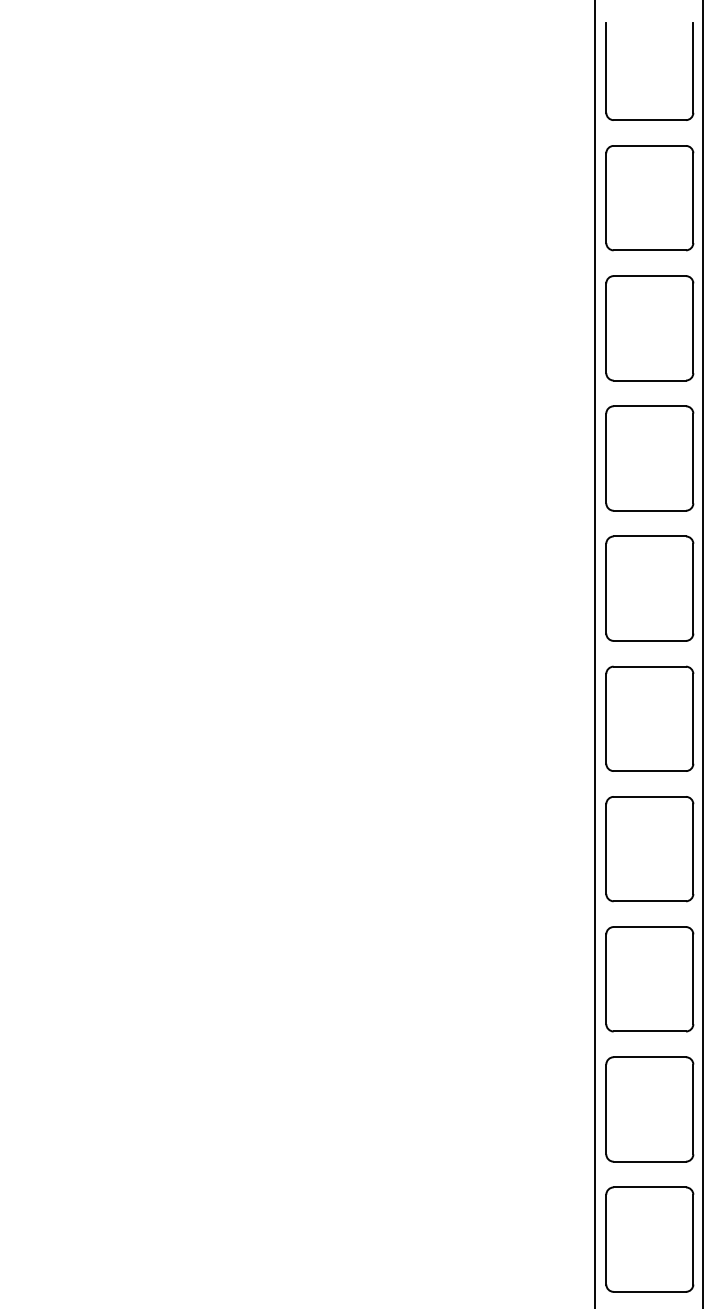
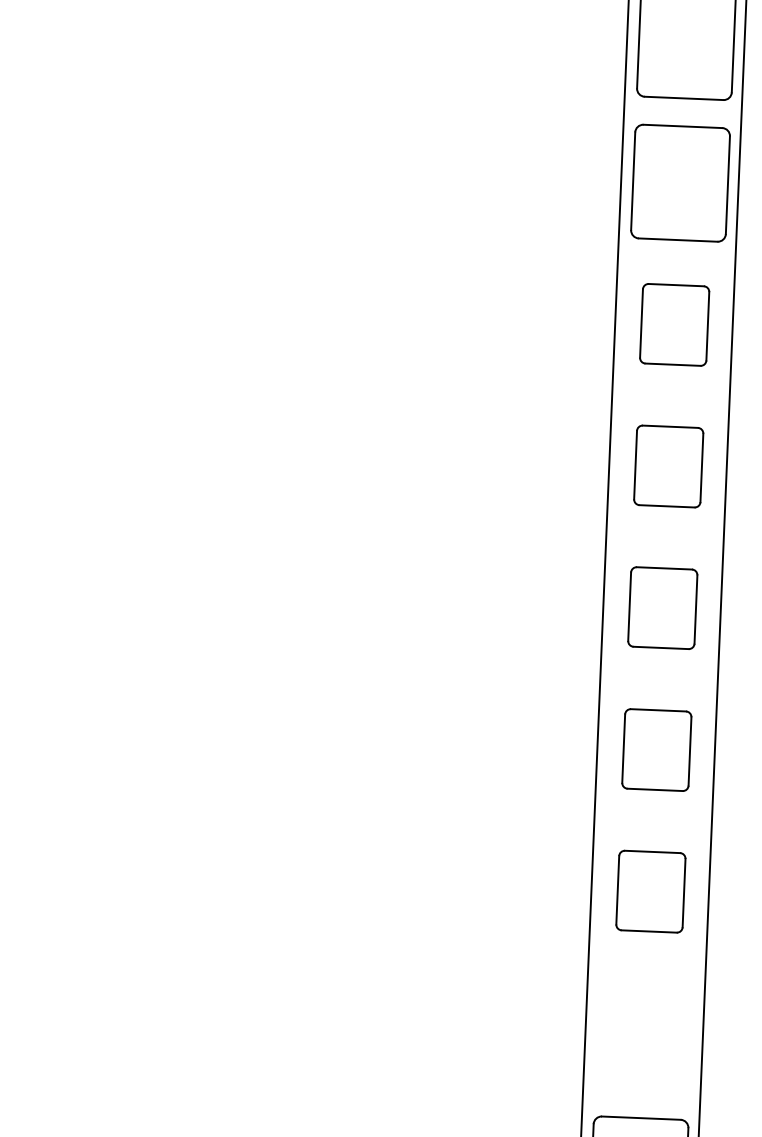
part: (649, 458) -> (674, 324), size x0.7
part: (649, 588) -> (668, 466), size x0.7
part: (649, 718) -> (662, 607), size x0.7
part: (649, 849) -> (656, 750), size x0.7
part: (649, 979) -> (650, 891), size x0.7
part: (649, 1109) -> (644, 1033), removed

